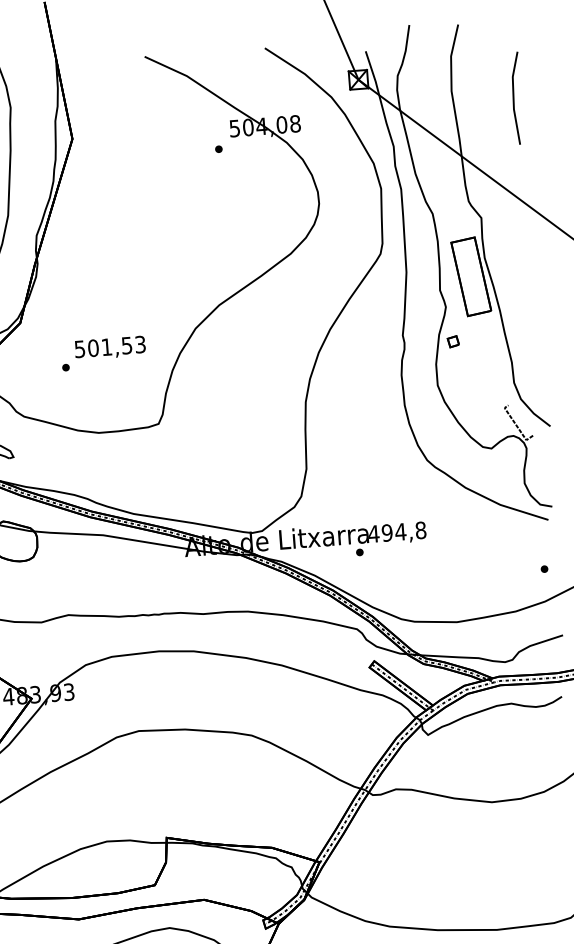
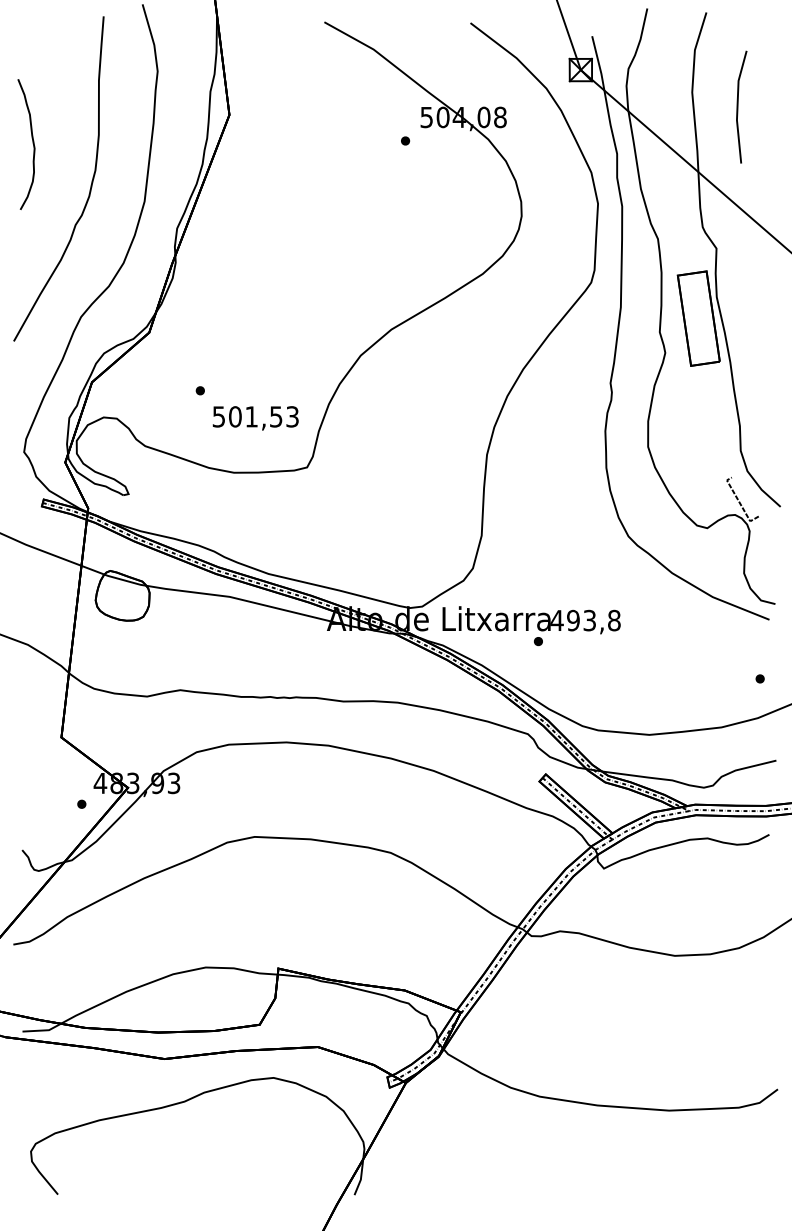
line: (514, 98) -> (738, 106), moved
part: (452, 341) -> (670, 395), removed
text: (110, 348) -> (255, 418), moved
text: (400, 531) -> (589, 620), 494,8 -> 493,8

